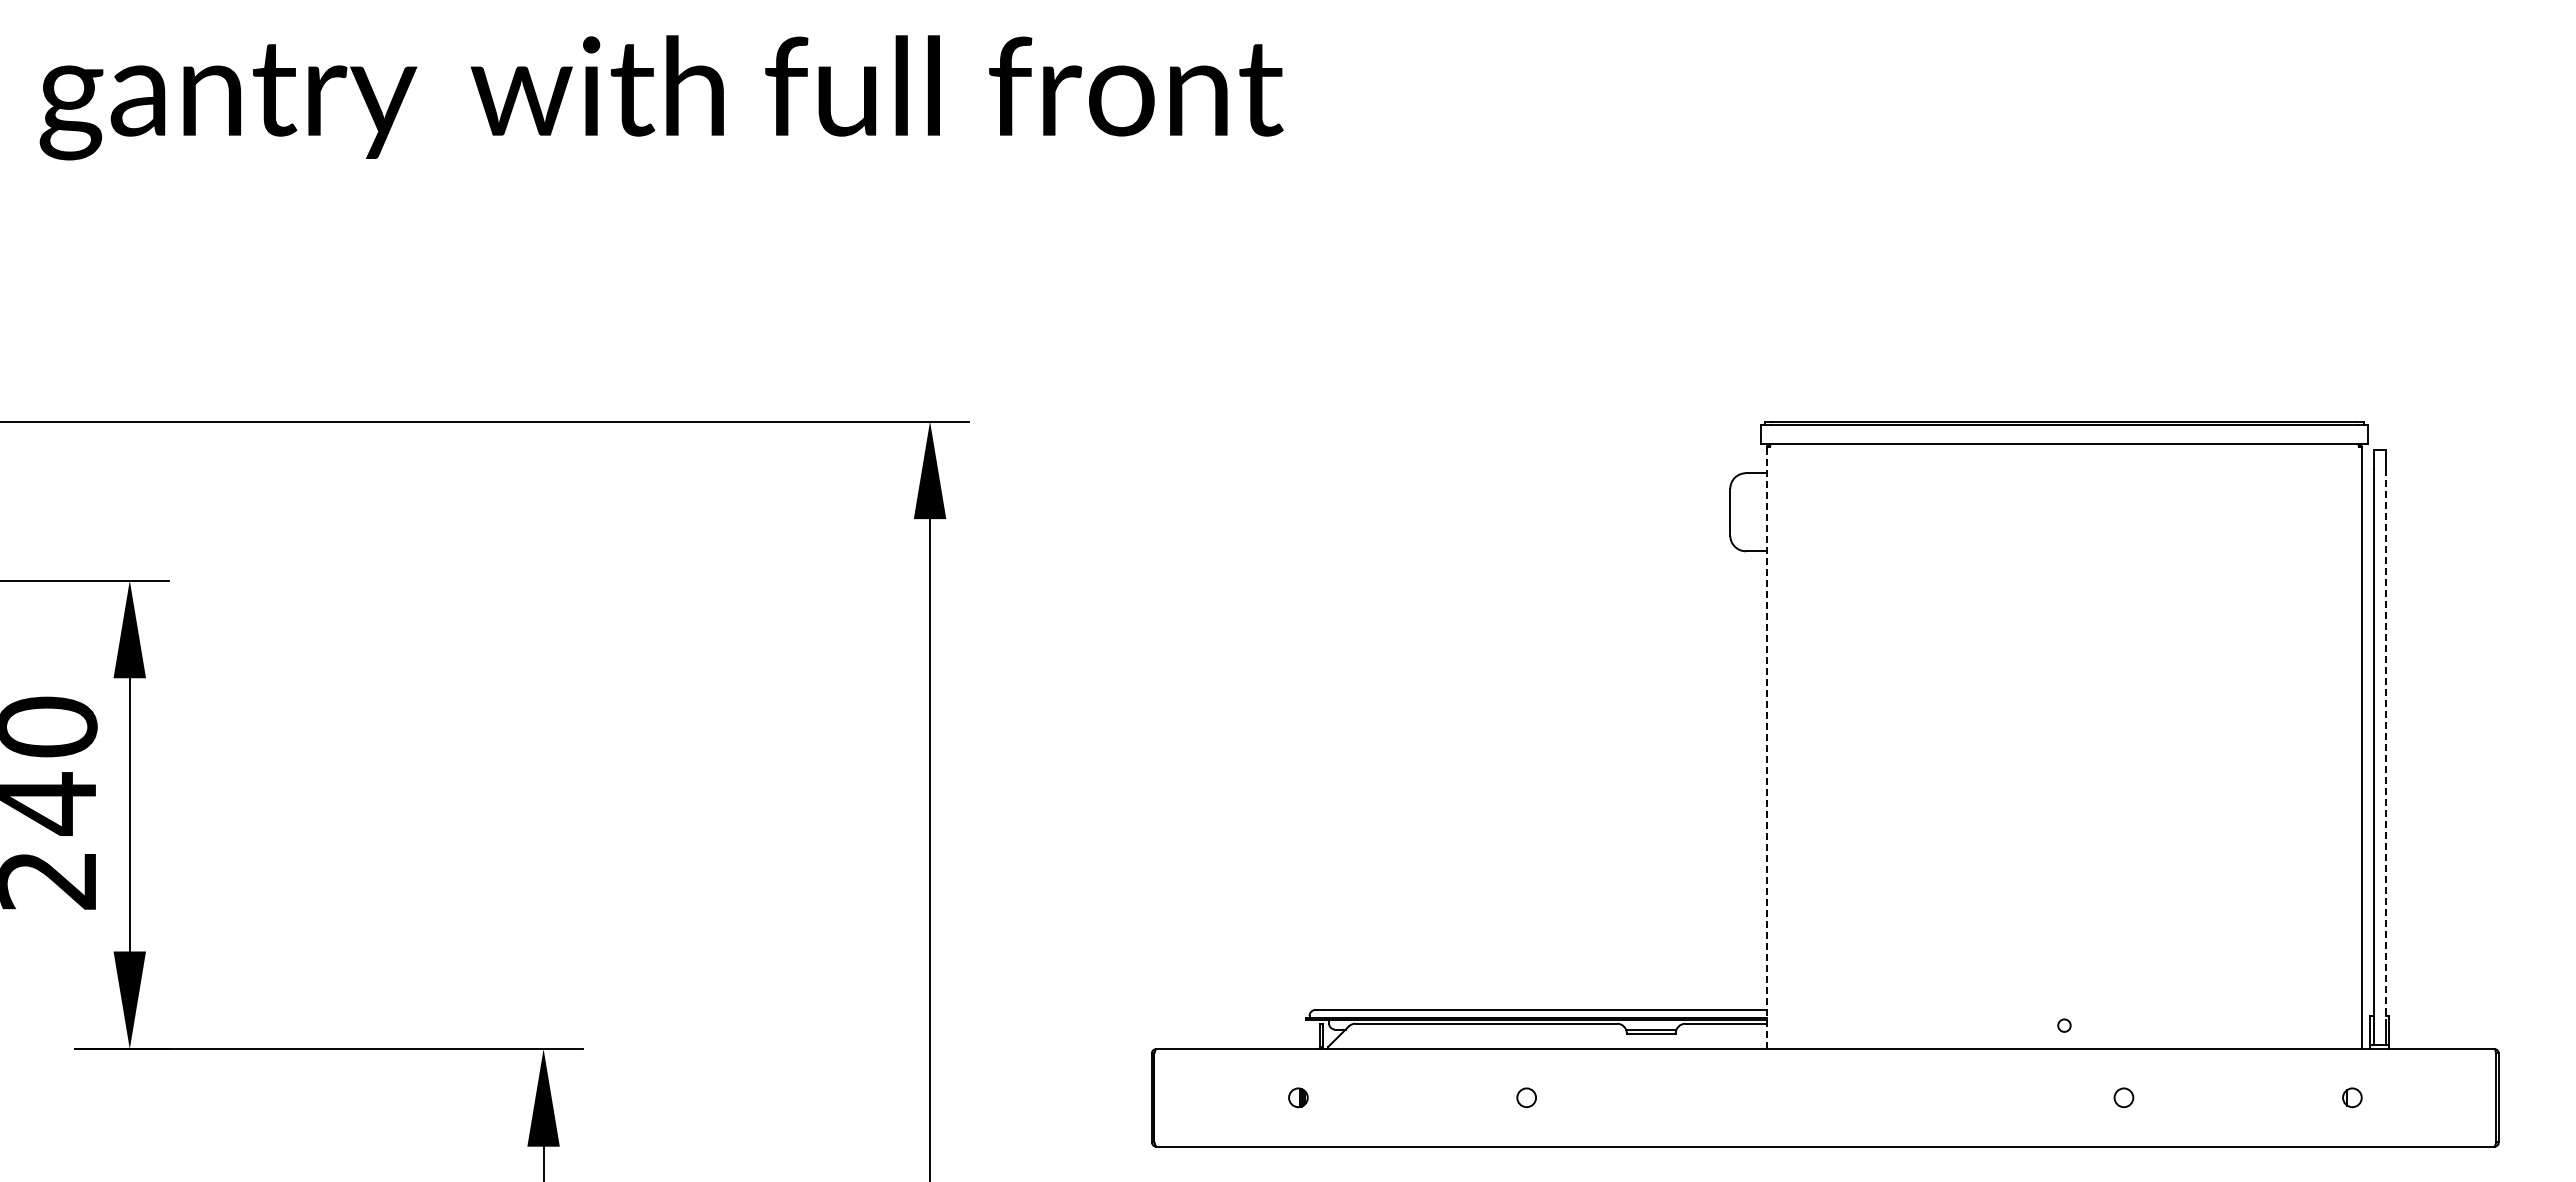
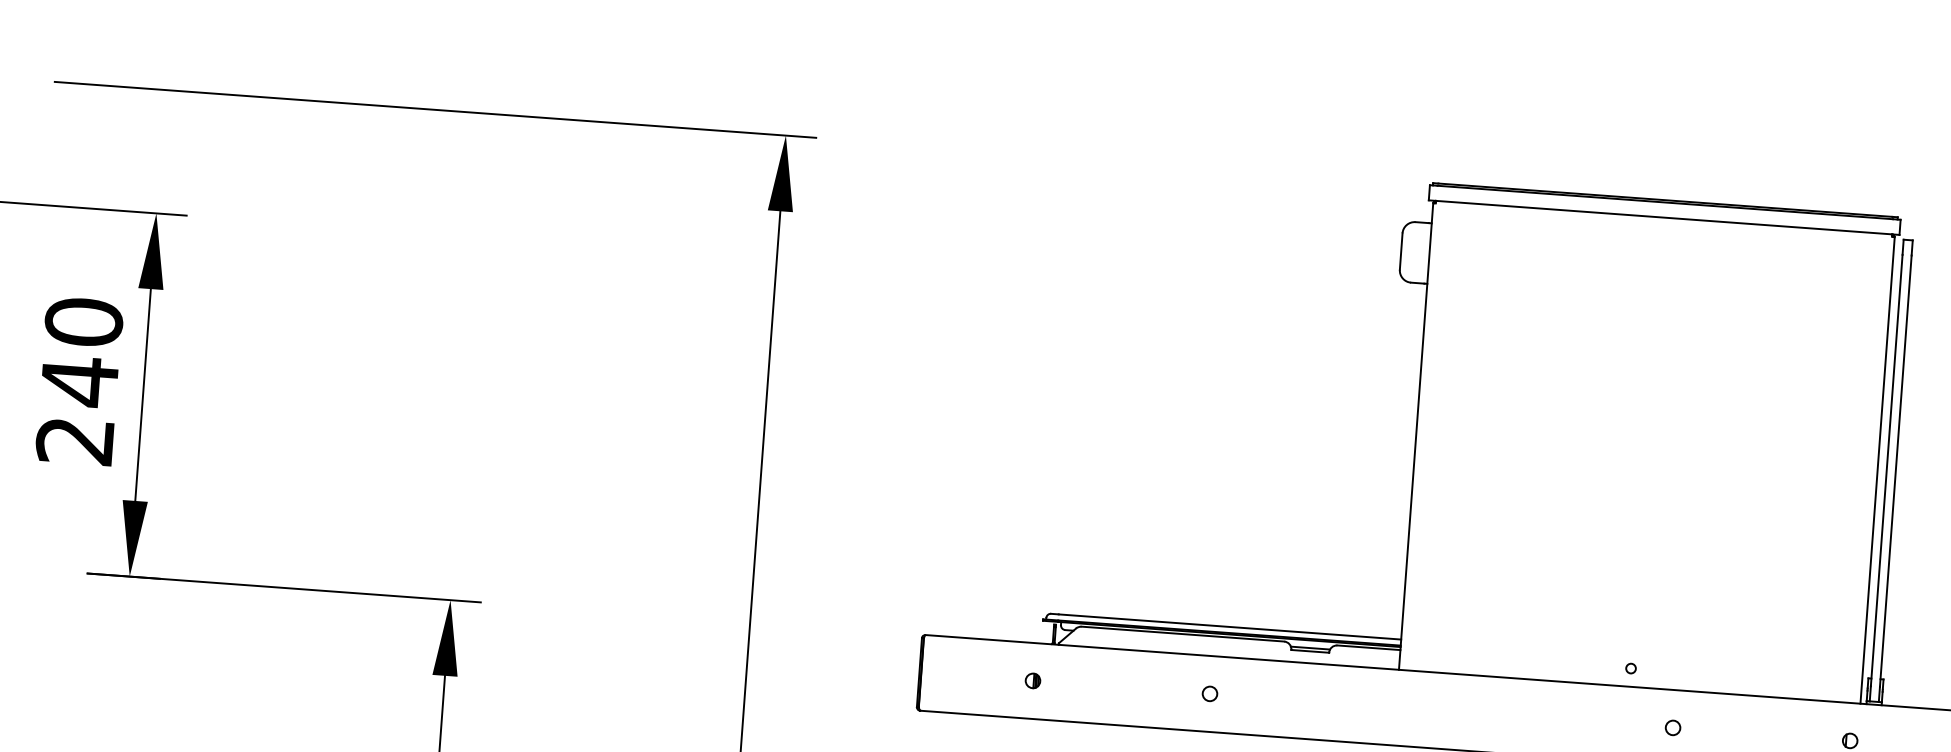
line: (2385, 747) -> (1895, 471), dashed -> solid
line: (1766, 748) -> (1415, 436), dashed -> solid

